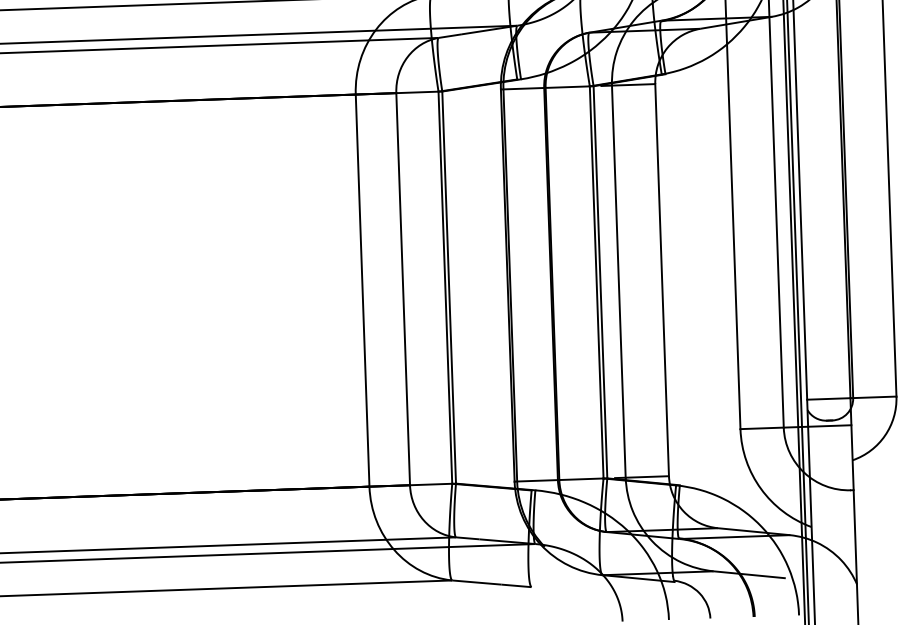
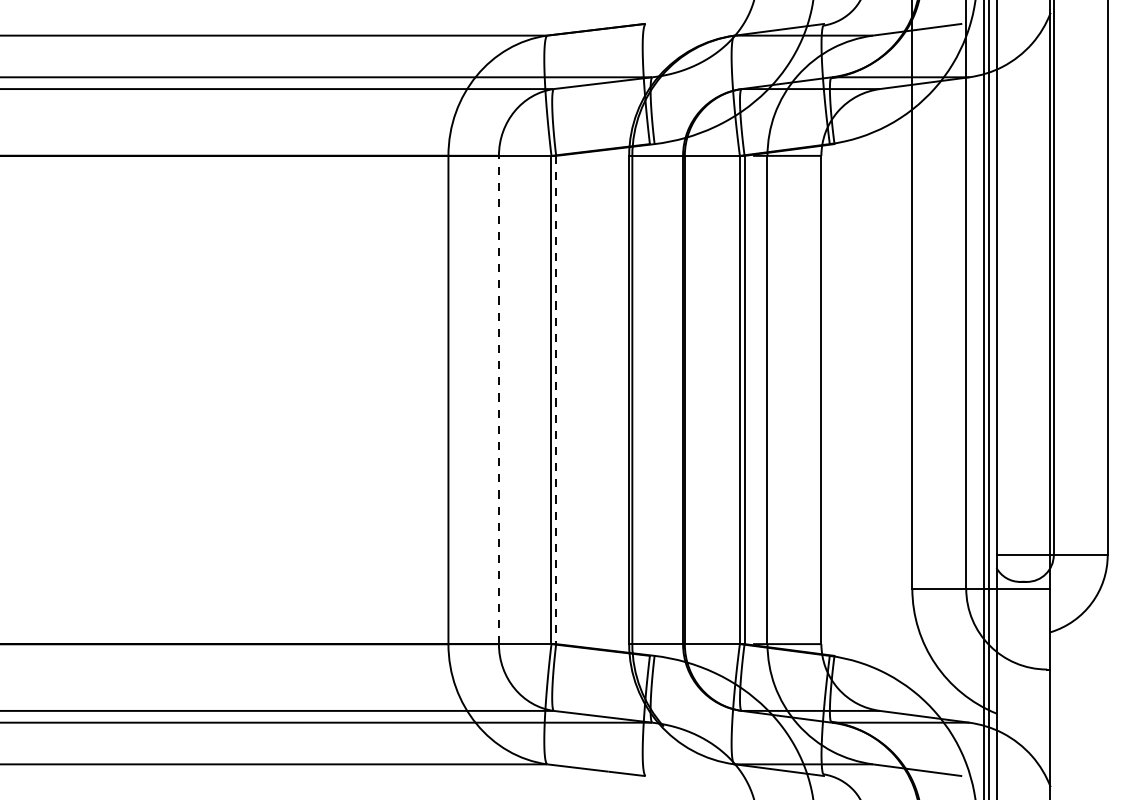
line: (449, 287) -> (556, 400), solid -> dashed
line: (402, 288) -> (498, 399), solid -> dashed

